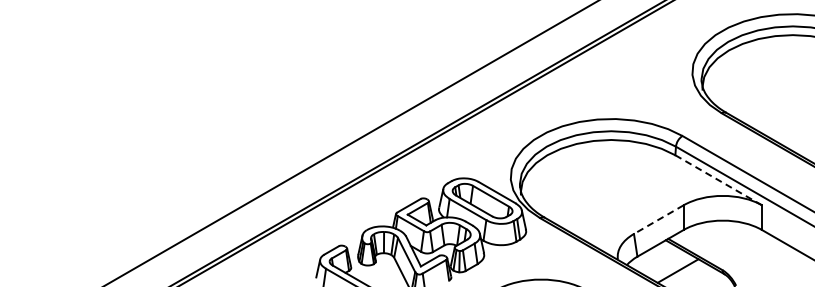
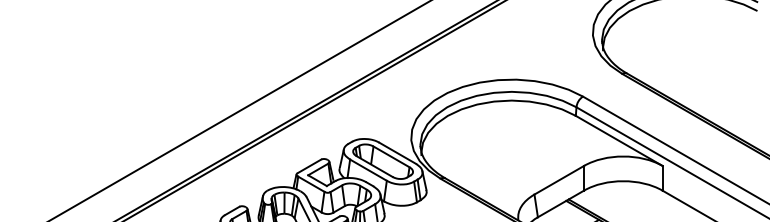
line: (718, 180) -> (618, 141), dashed -> solid
line: (658, 219) -> (558, 180), dashed -> solid

